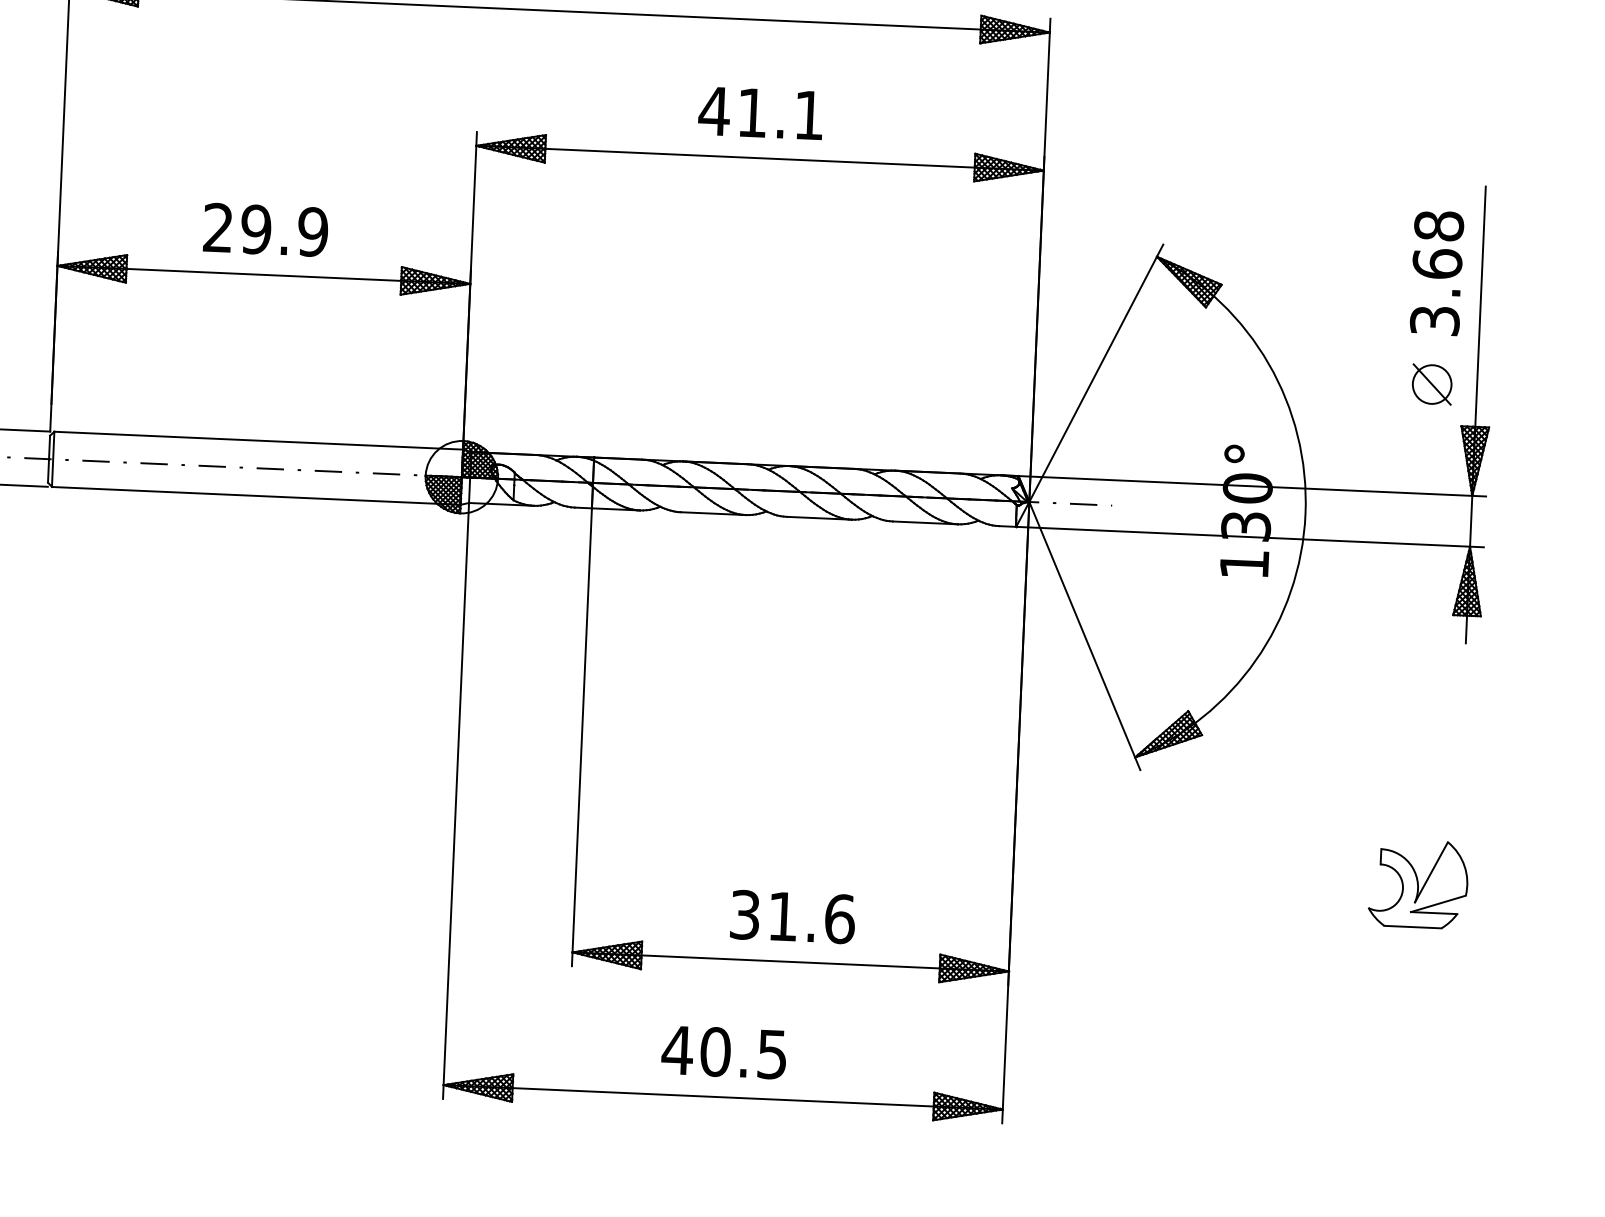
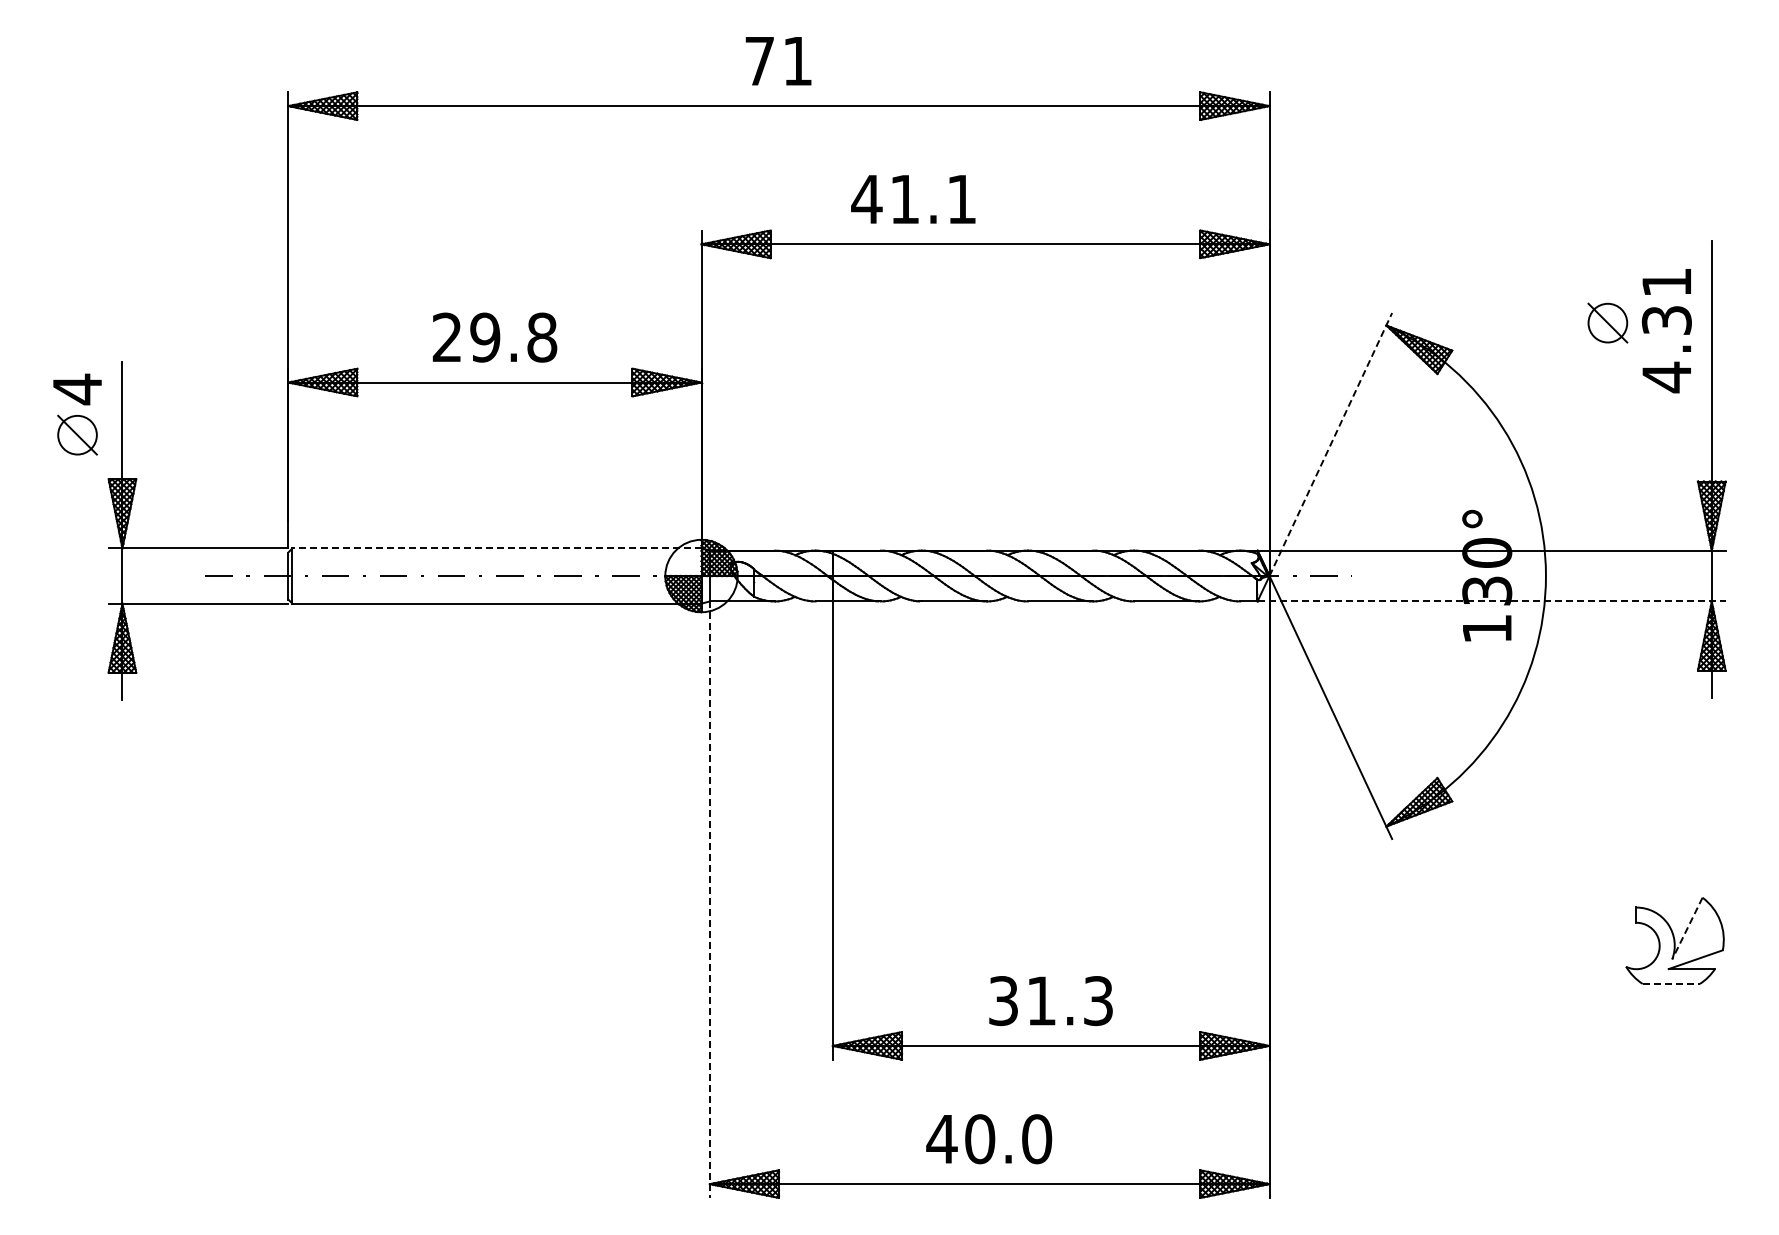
text: (760, 113) -> (913, 199), moved
text: (313, 231) -> (542, 337), 29.9 -> 29.8
text: (1436, 274) -> (1666, 330), 3.68 -> 4.31
line: (1096, 373) -> (1331, 444), solid -> dashed
part: (1431, 383) -> (1607, 322), moved
line: (259, 440) -> (497, 548), solid -> dashed
line: (1249, 537) -> (1491, 601), solid -> dashed
line: (455, 801) -> (709, 900), solid -> dashed
line: (1431, 873) -> (1687, 929), solid -> dashed
text: (839, 919) -> (1098, 1001), 31.6 -> 31.3
line: (1413, 927) -> (1671, 984), solid -> dashed
text: (772, 1054) -> (1037, 1139), 40.5 -> 40.0

